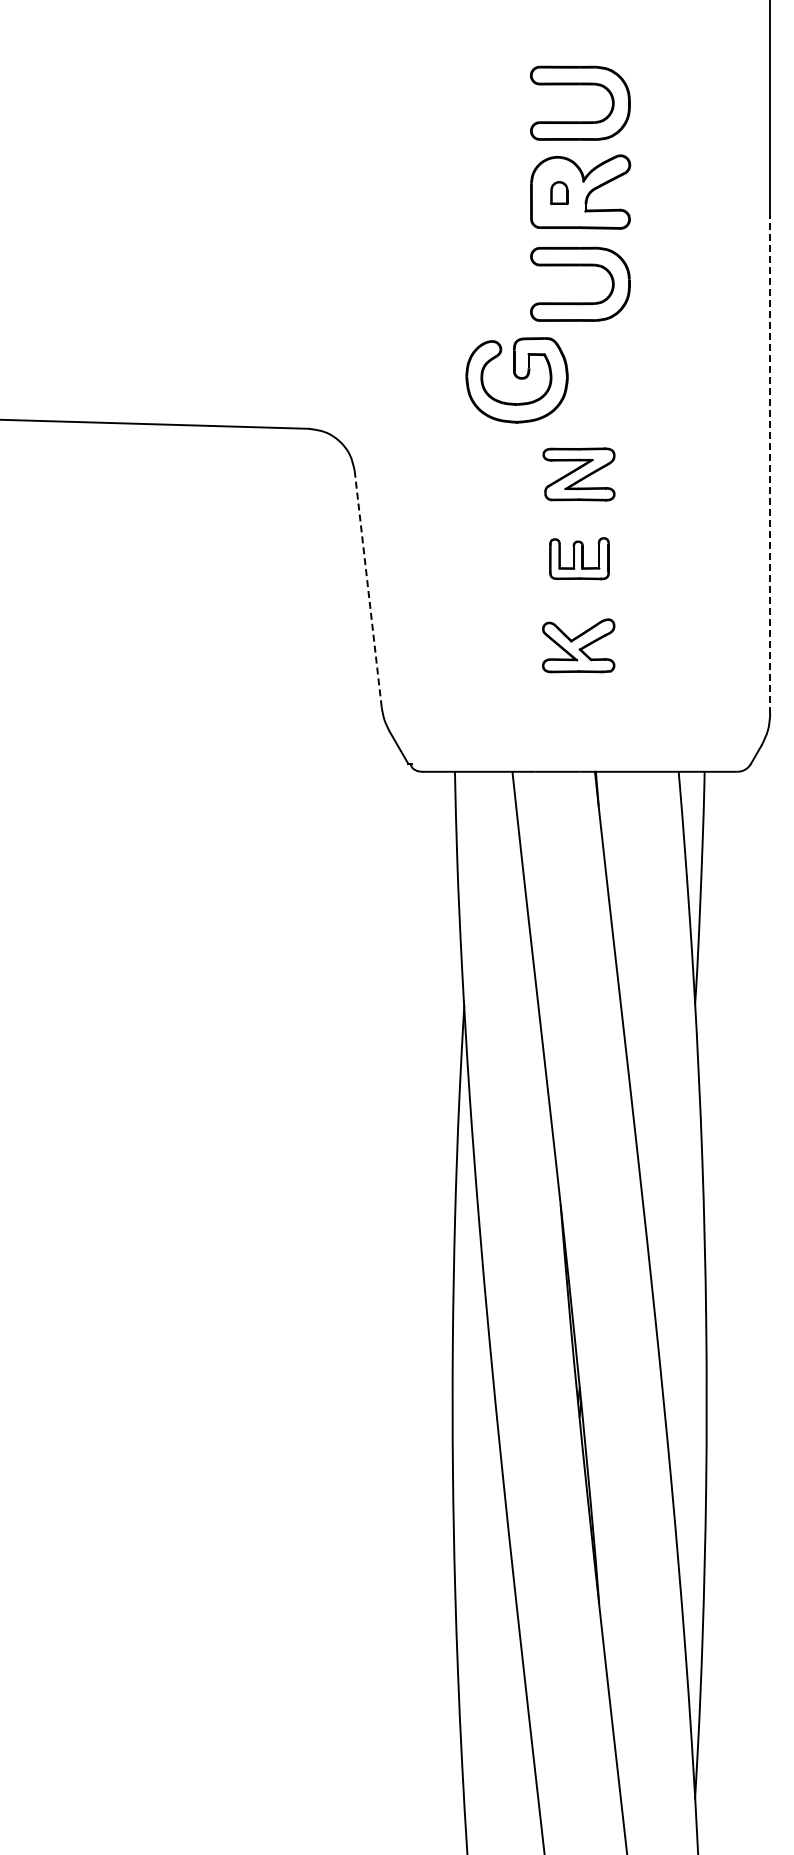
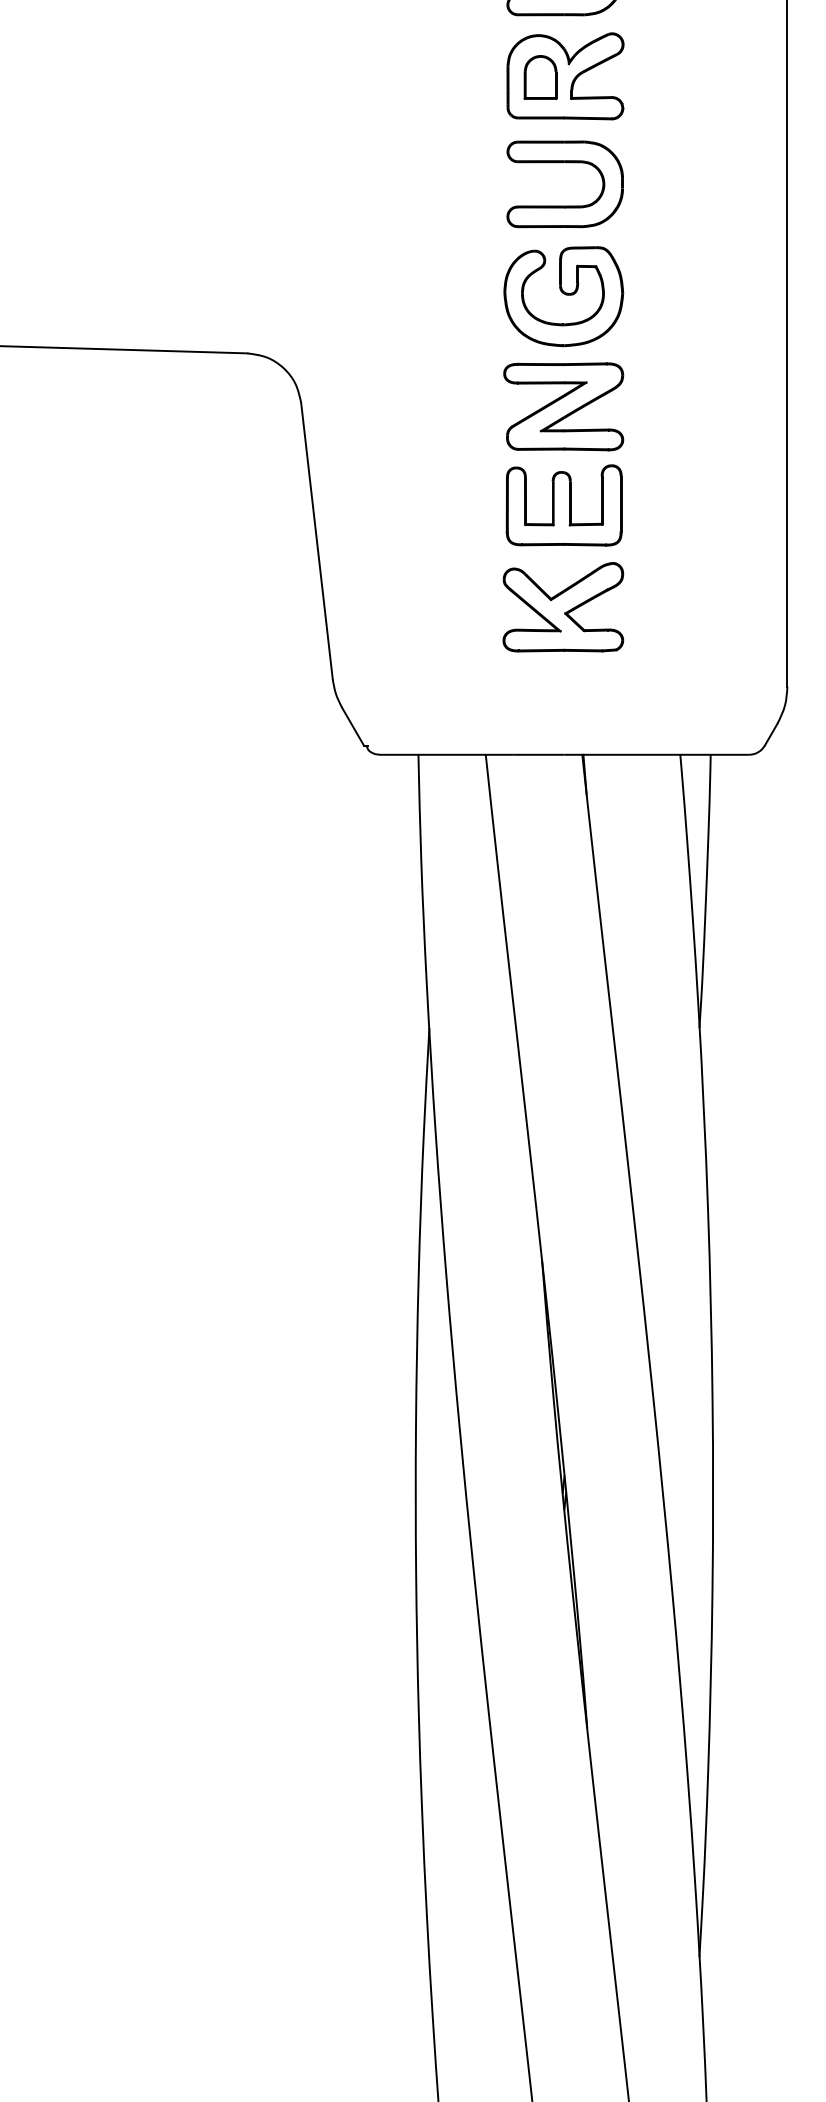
part: (559, 192) -> (540, 76), size x1.67
part: (516, 380) -> (563, 296), moved
line: (770, 464) -> (787, 395), dashed -> solid
part: (578, 474) -> (563, 406), size x1.43
part: (579, 558) -> (564, 505), size x1.67
line: (368, 589) -> (317, 541), dashed -> solid
part: (578, 645) -> (563, 606), size x1.43

